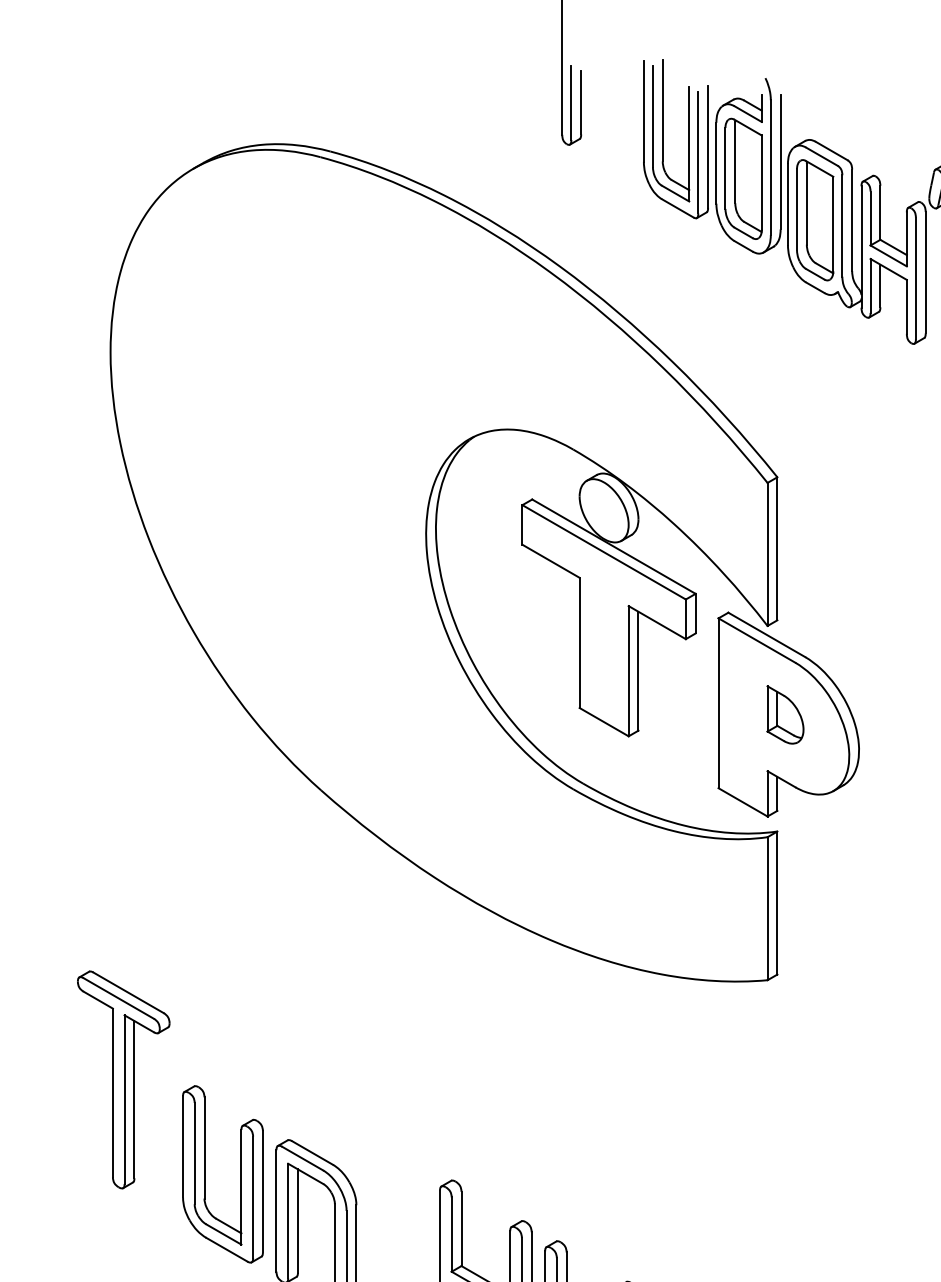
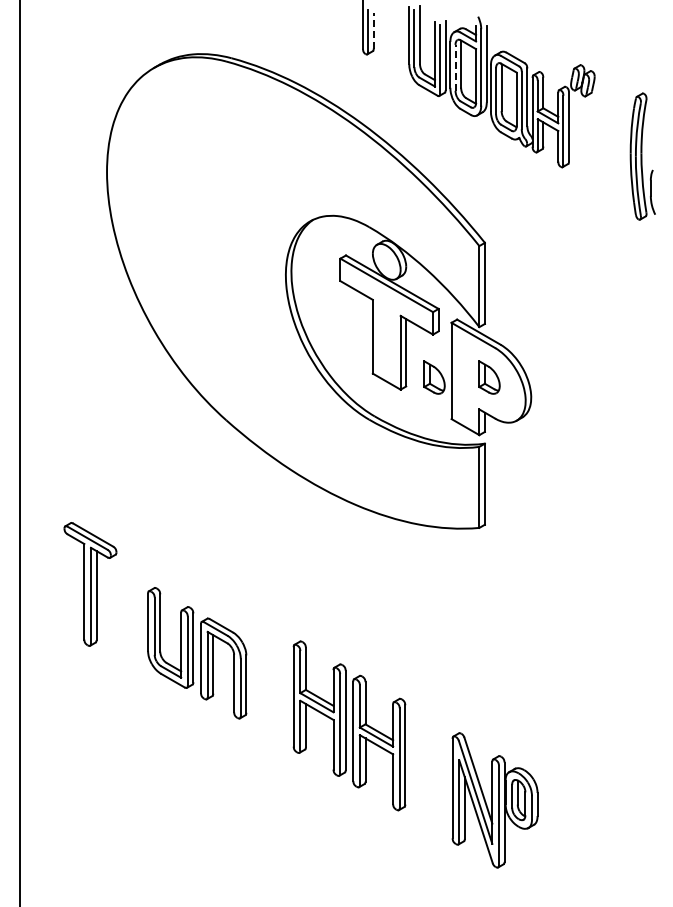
line: (580, 102) -> (373, 30), solid -> dashed
line: (725, 167) -> (455, 67), solid -> dashed
part: (688, 714) -> (434, 377), added
part: (123, 1080) -> (90, 584), moved

